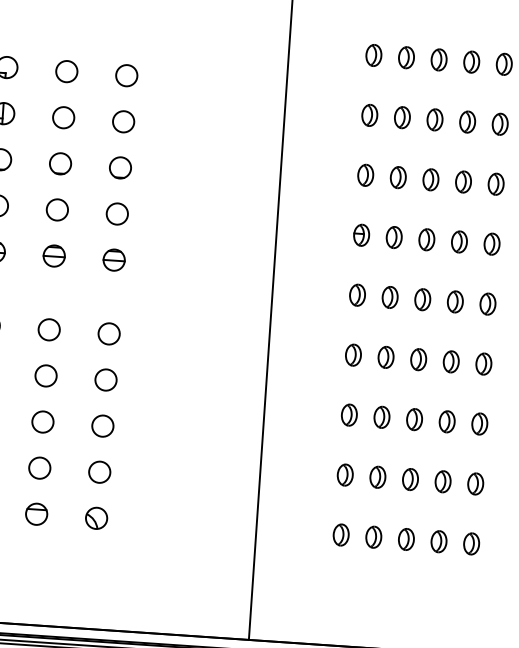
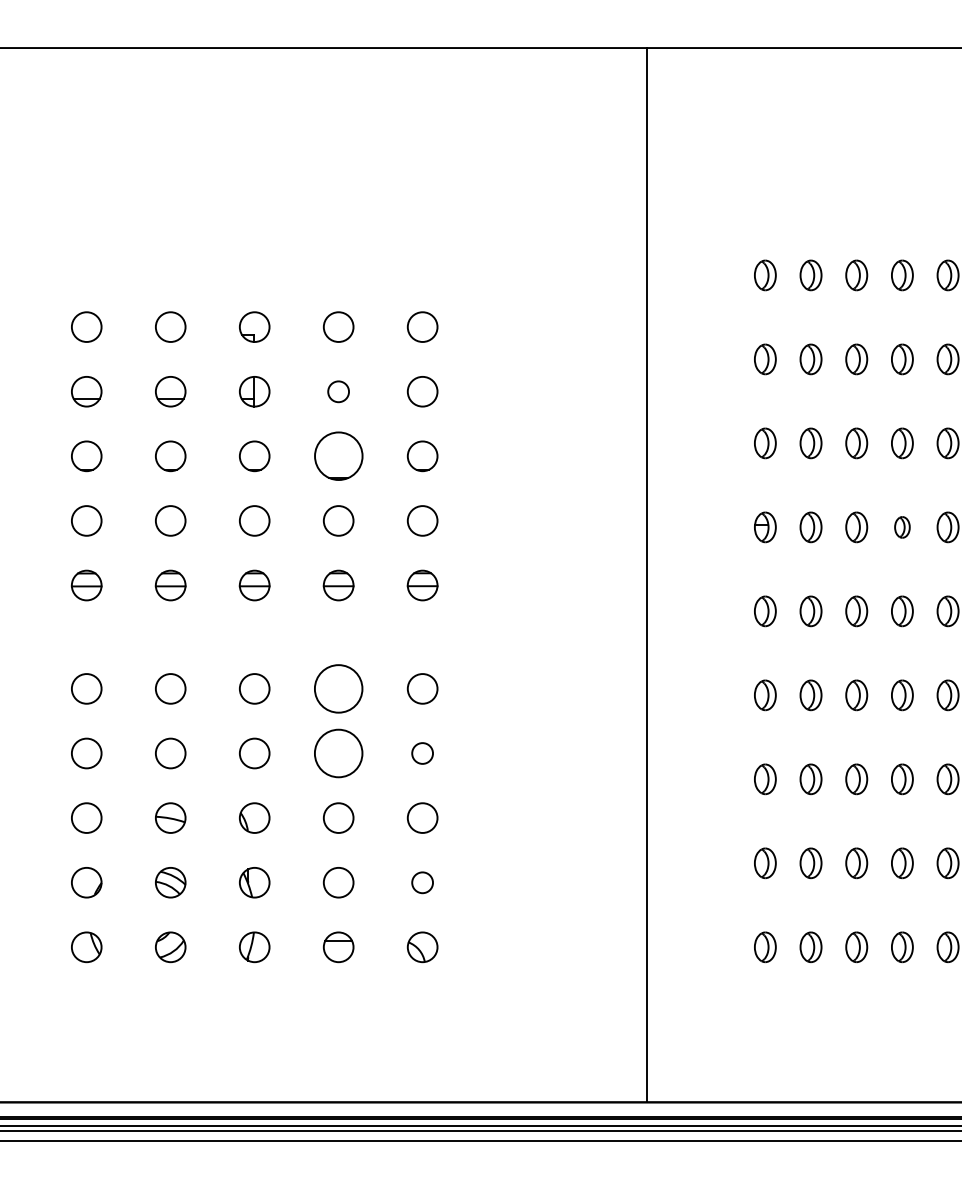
circle: (63, 117) -> (338, 391), size x0.7
part: (60, 163) -> (338, 456), size x1.6
part: (459, 242) -> (902, 527), size x0.7
circle: (49, 329) -> (338, 688), size x1.6
circle: (45, 375) -> (338, 753), size x1.6
circle: (105, 380) -> (422, 753), size x0.7
circle: (99, 472) -> (422, 882), size x0.7

